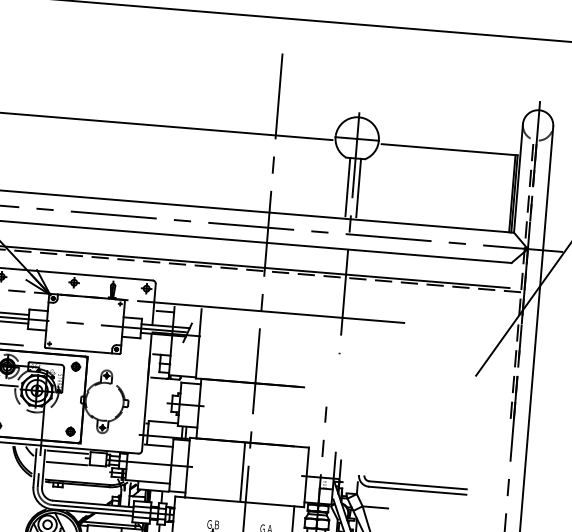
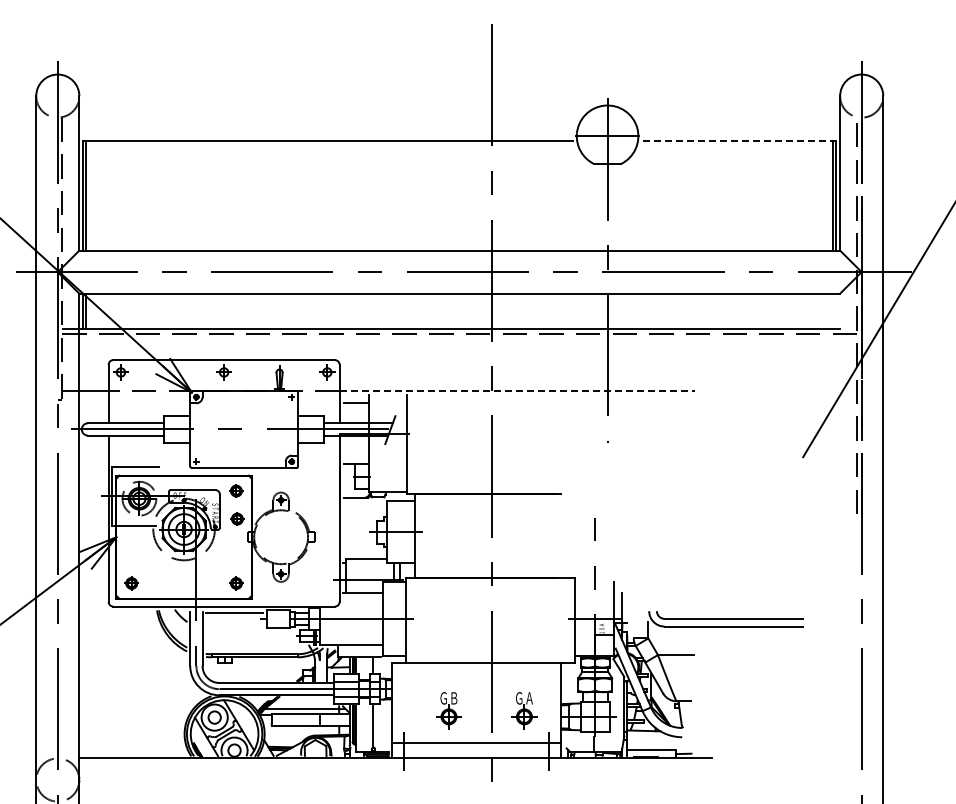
line: (449, 149) -> (739, 140), solid -> dashed
line: (347, 187) -> (599, 205), removed
line: (358, 188) -> (615, 205), removed
line: (279, 312) -> (517, 390), solid -> dashed
part: (75, 386) -> (237, 518), added
line: (66, 463) -> (234, 628), removed
line: (242, 472) -> (484, 620), removed

